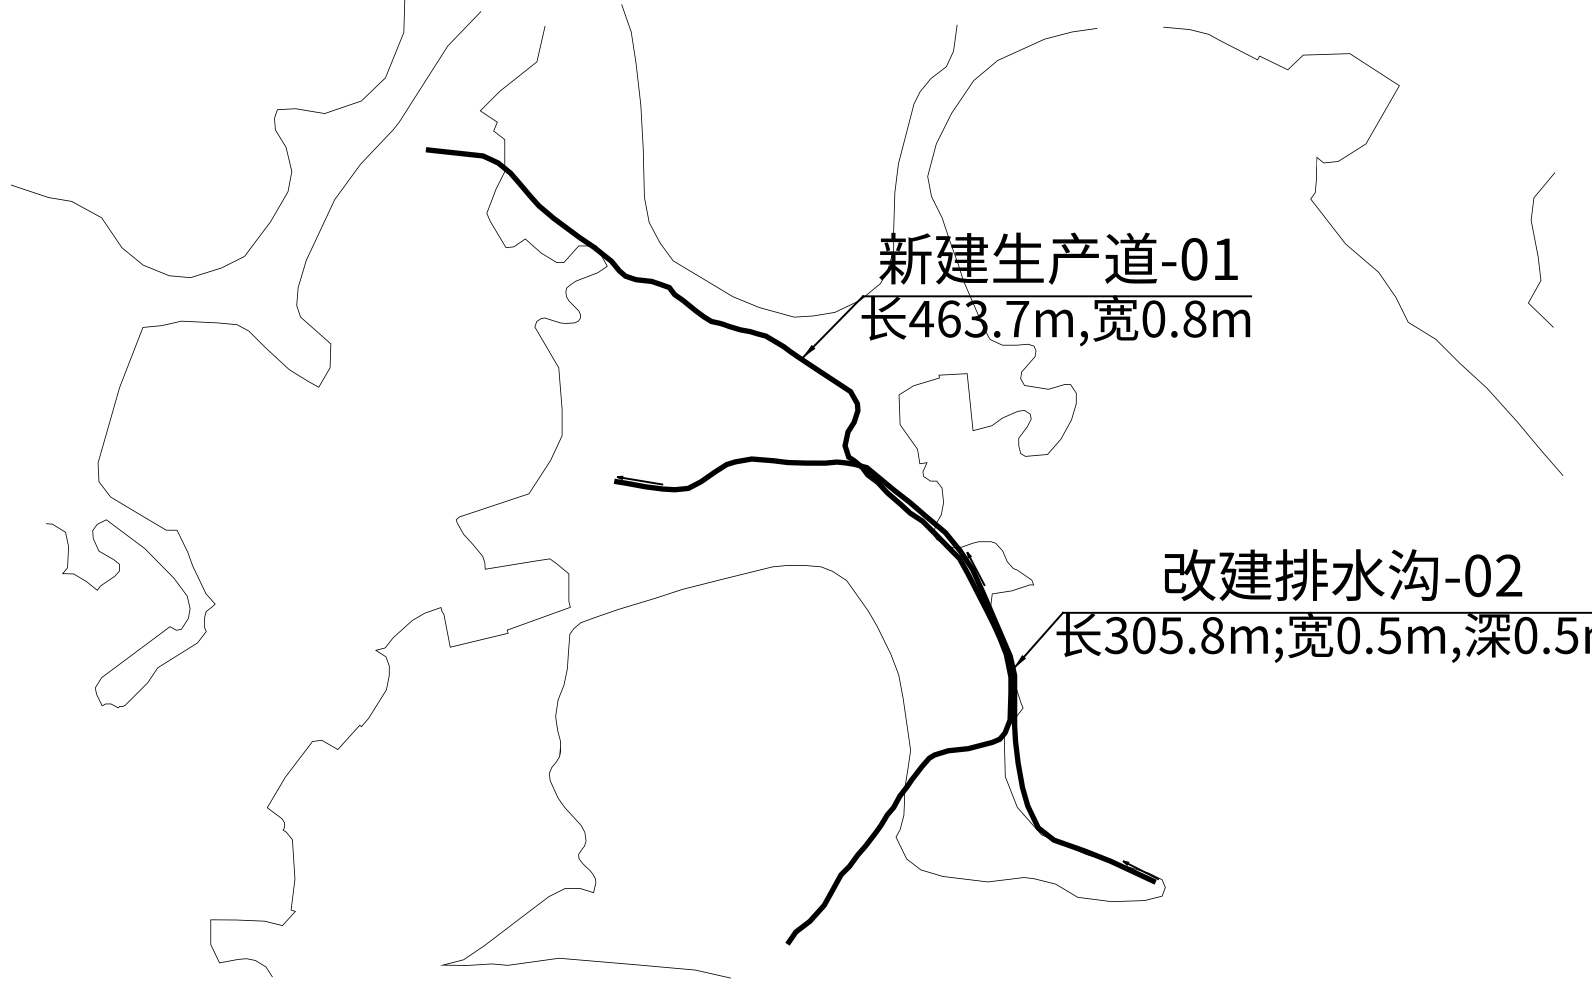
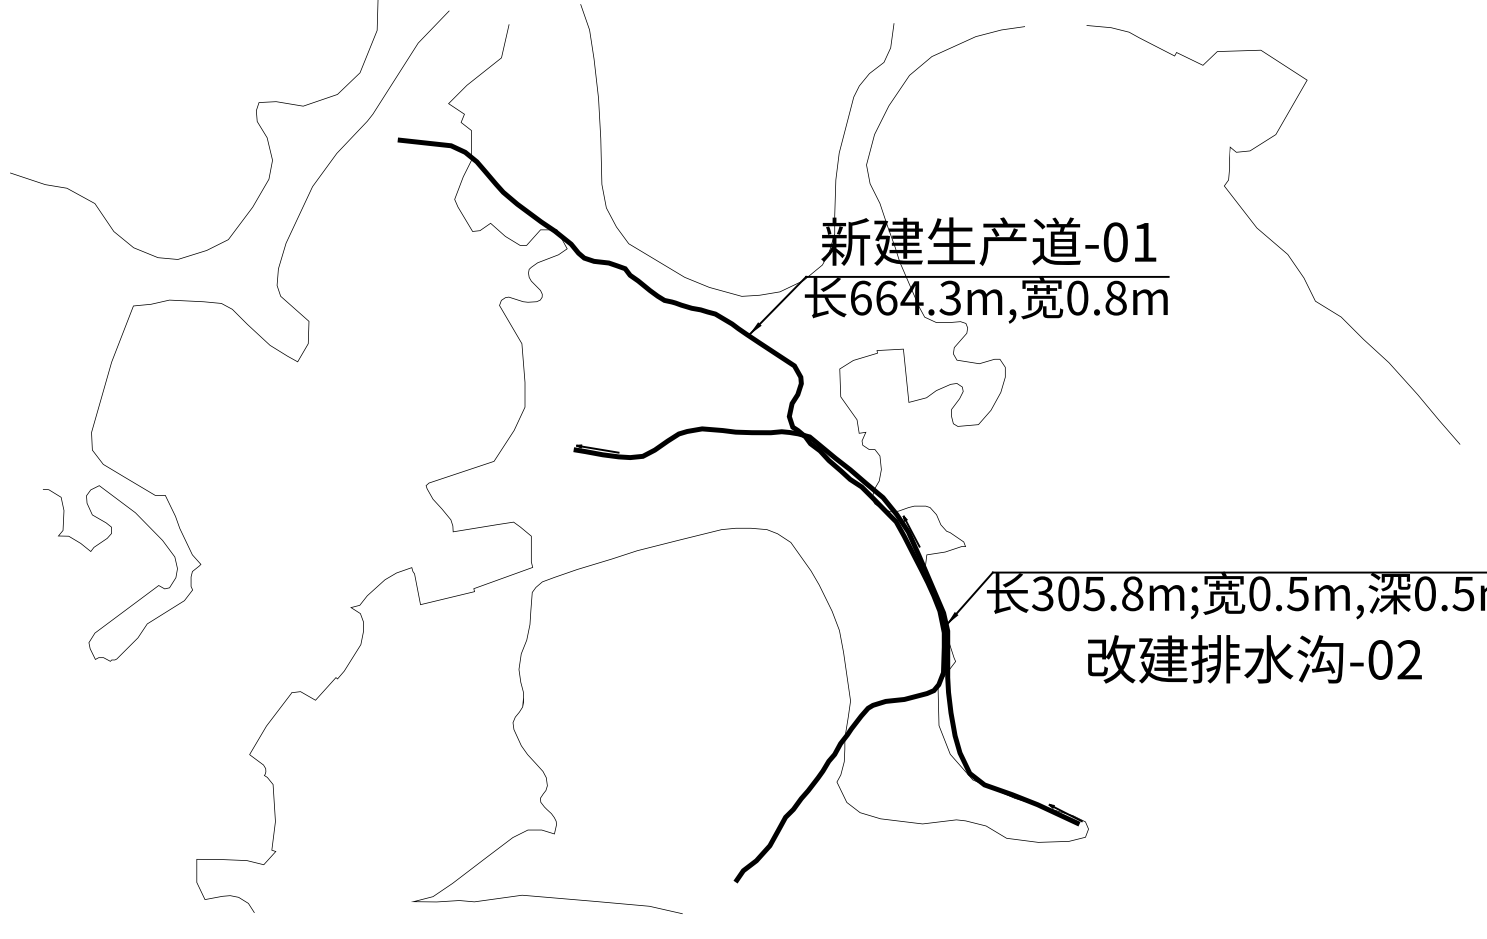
curve: (1537, 252) -> (1436, 235), removed
text: (969, 318) -> (905, 297), 463.7m, -> 664.3m,
text: (1343, 575) -> (1254, 659), moved

